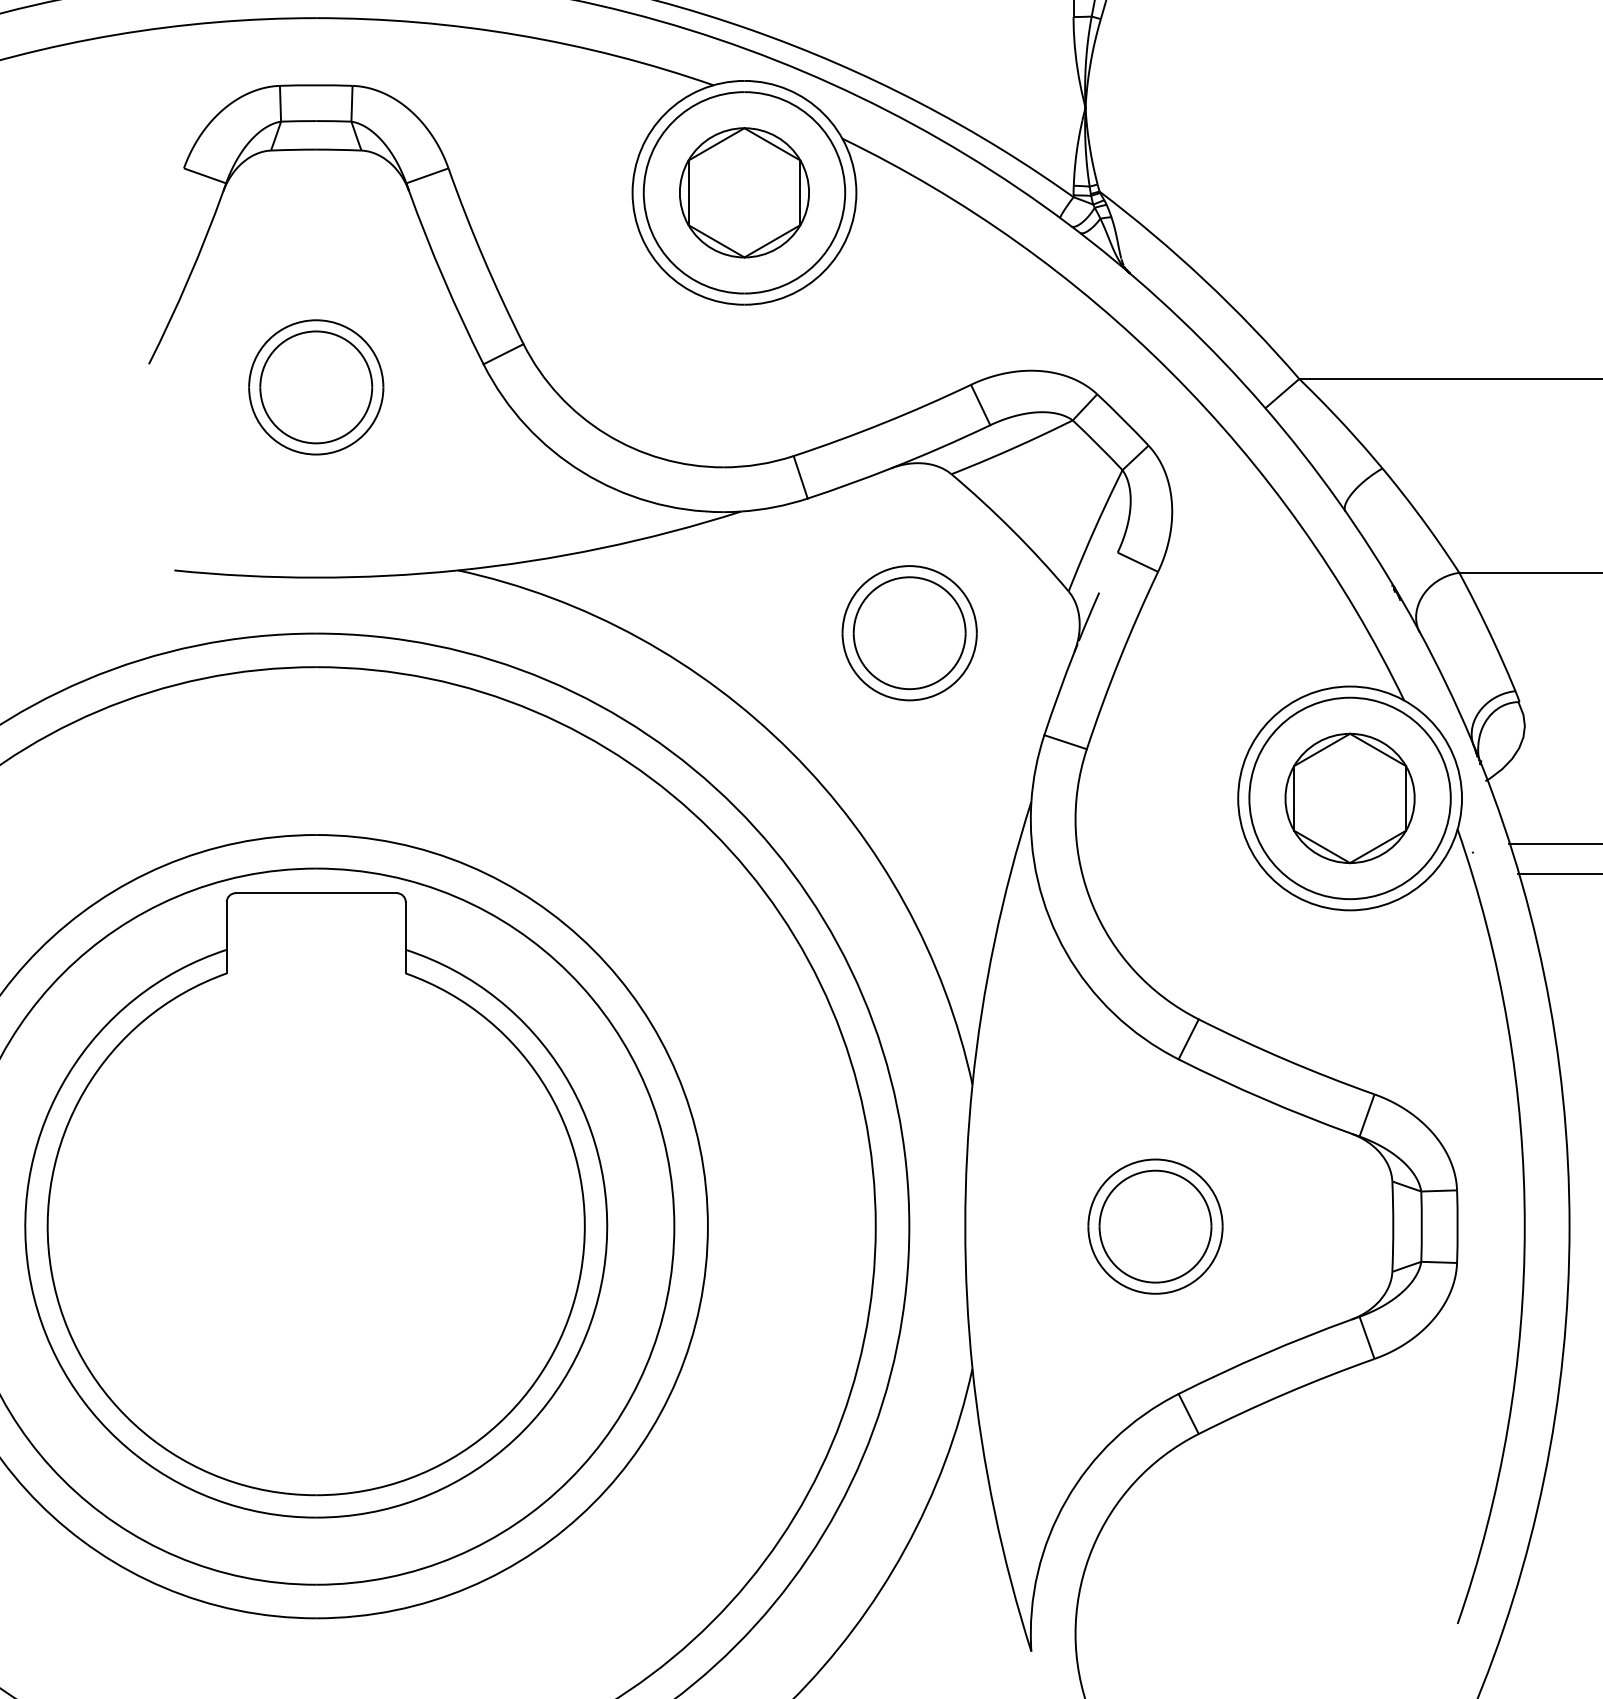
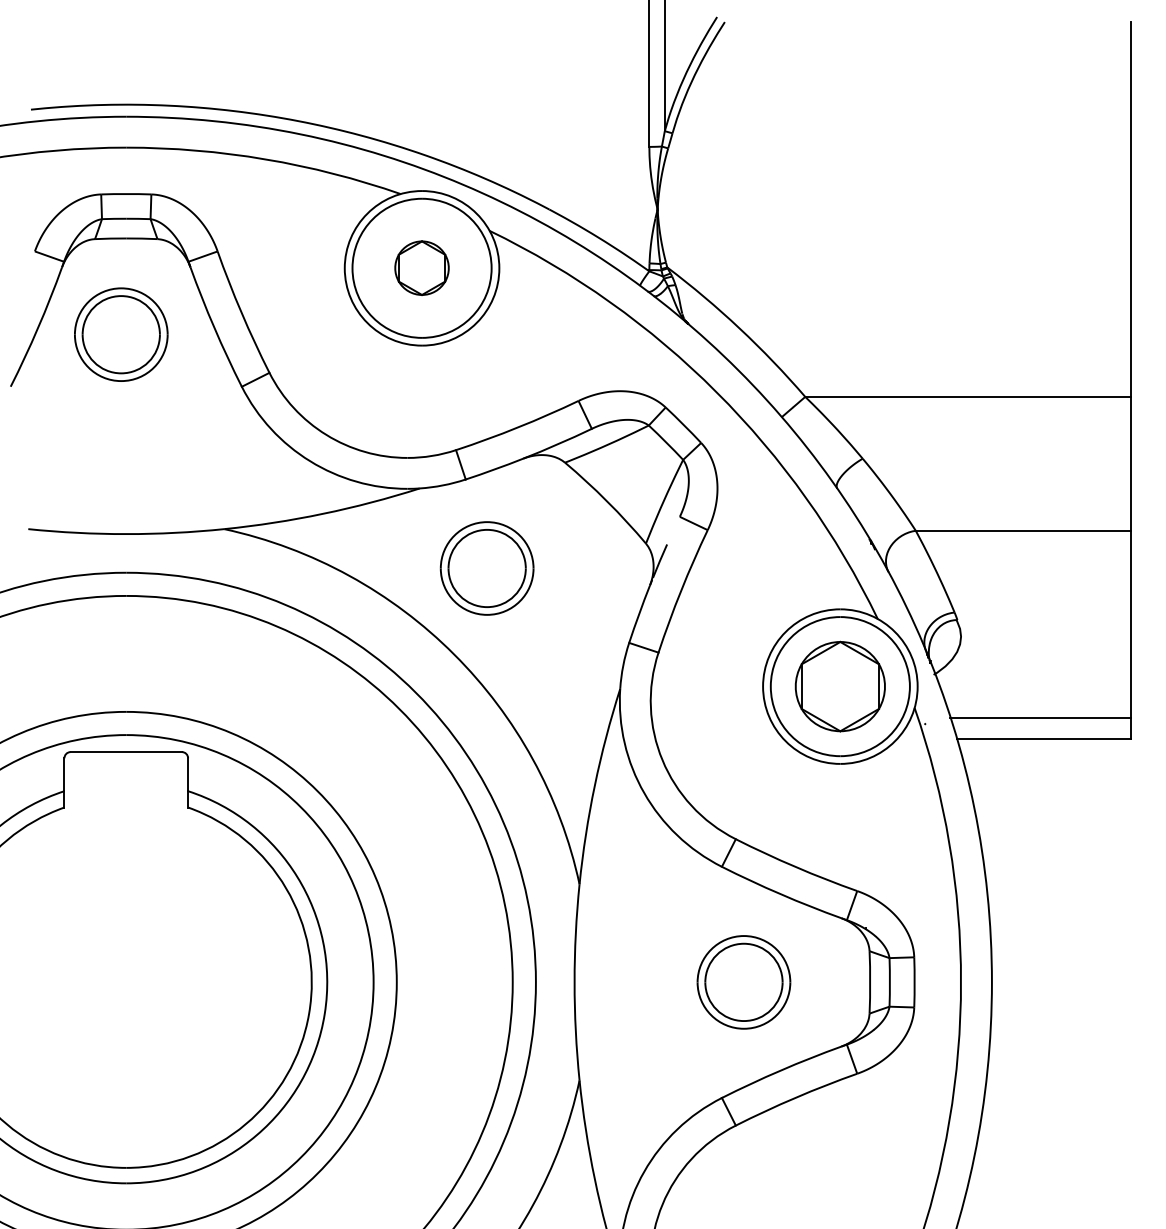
part: (743, 191) -> (421, 267), size x0.6
part: (316, 387) -> (121, 334), moved
part: (908, 633) -> (486, 568), moved
part: (1154, 1226) -> (743, 982), moved

